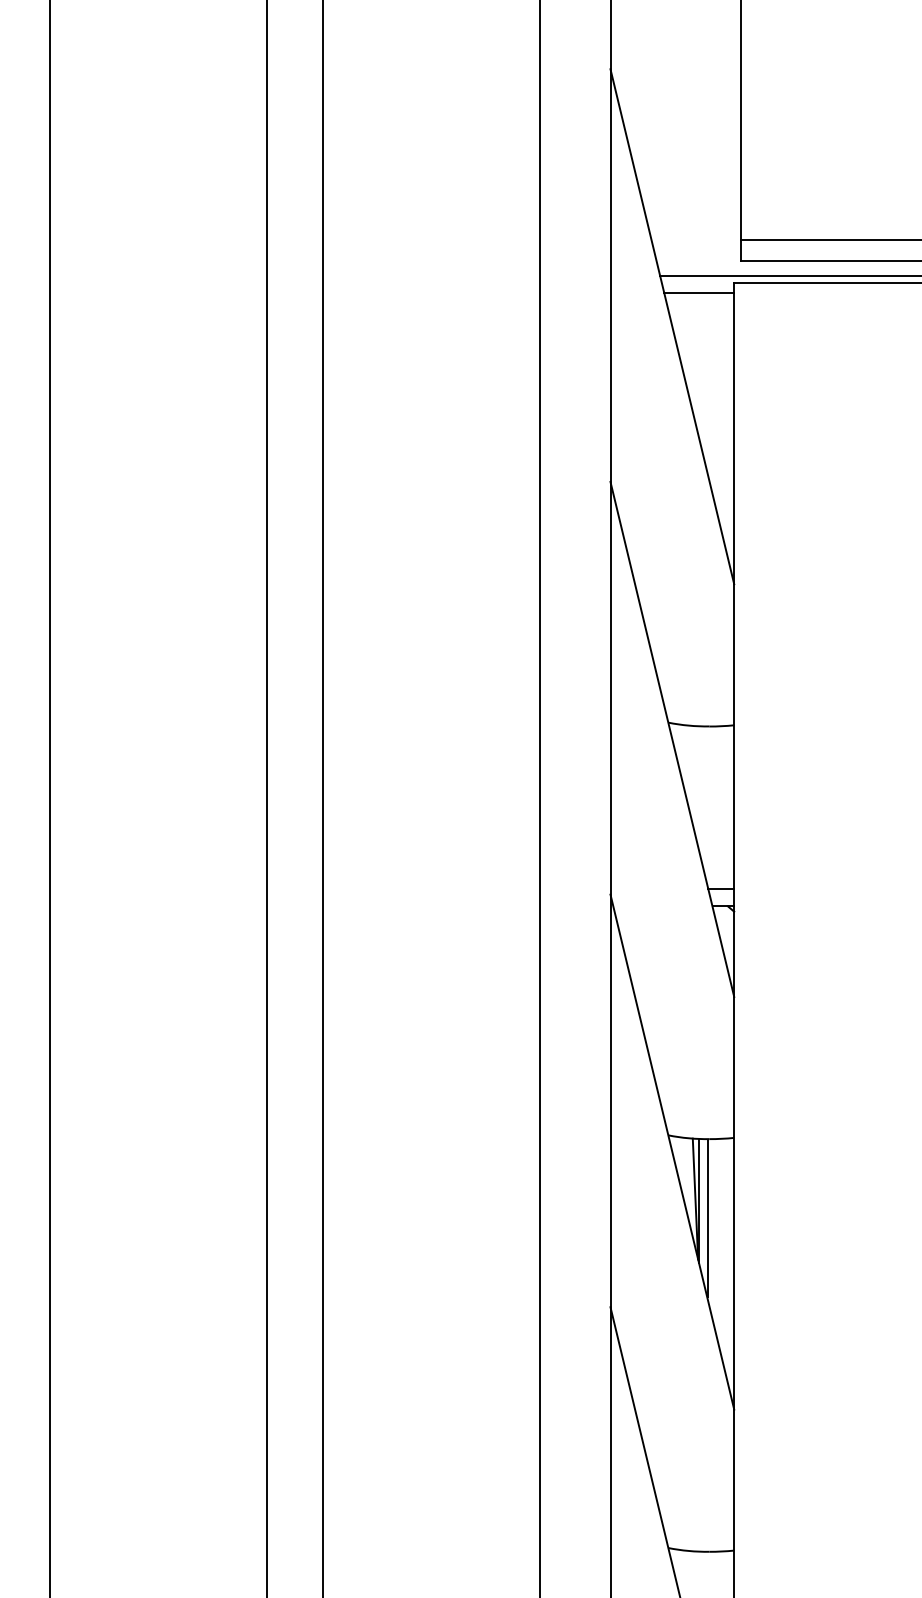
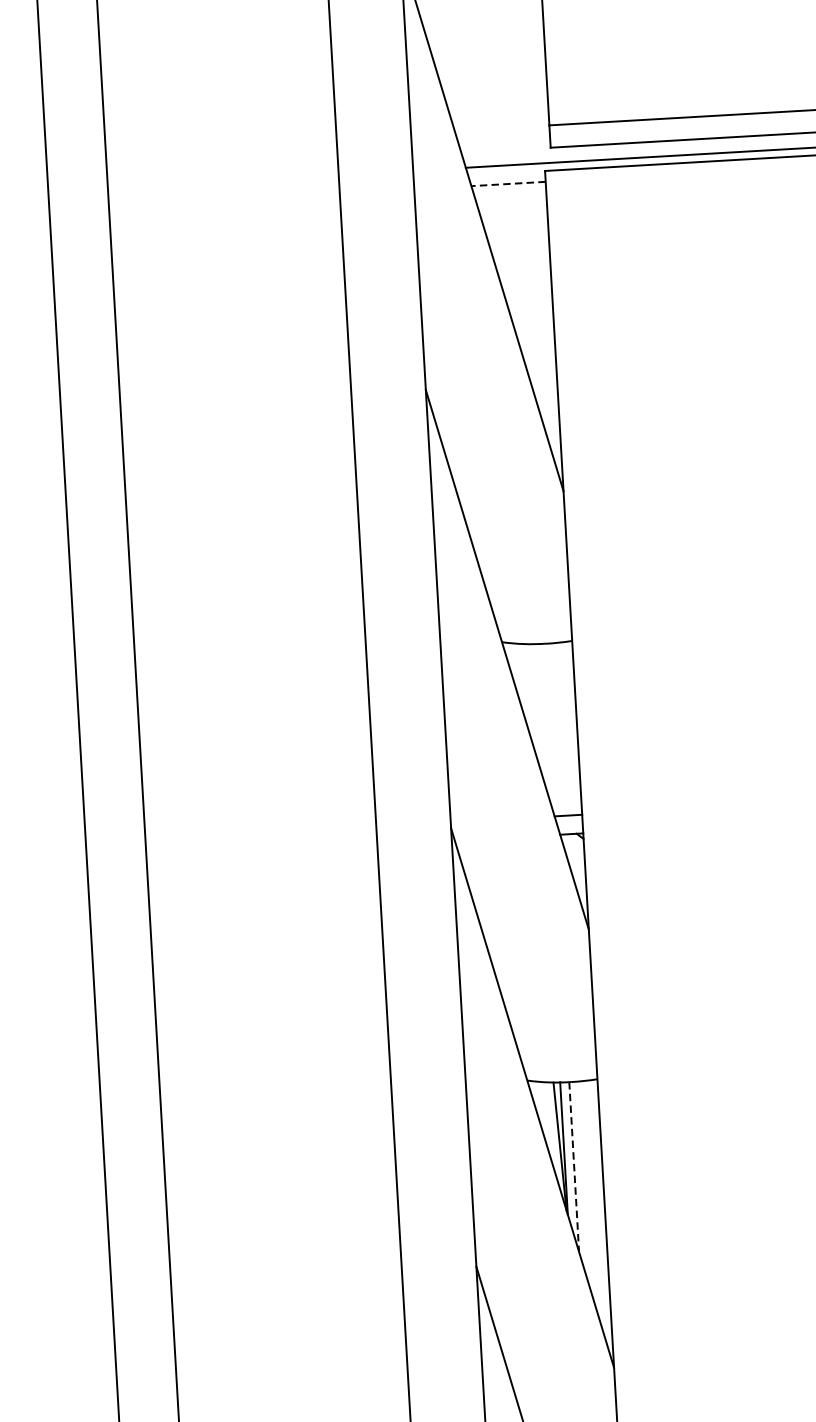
line: (699, 293) -> (508, 184), solid -> dashed
line: (707, 1218) -> (573, 1166), solid -> dashed

